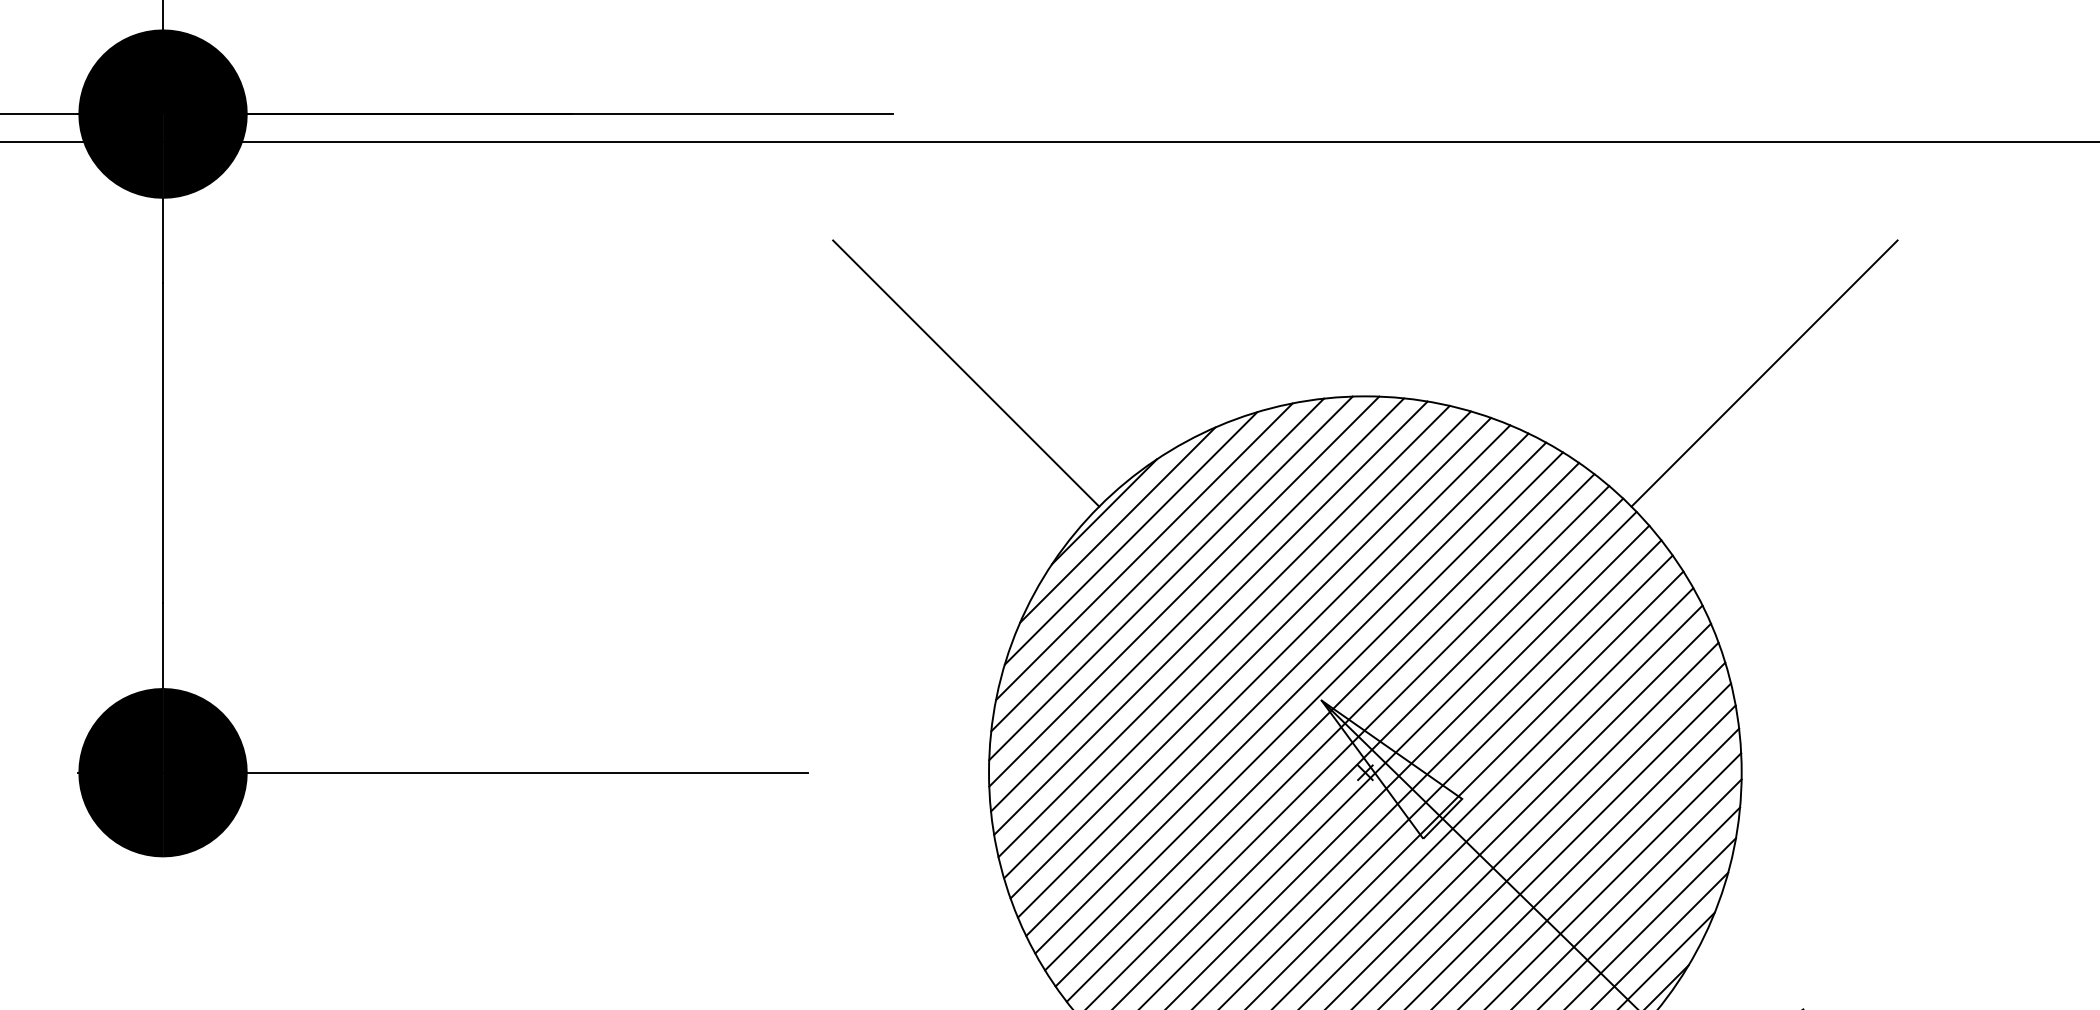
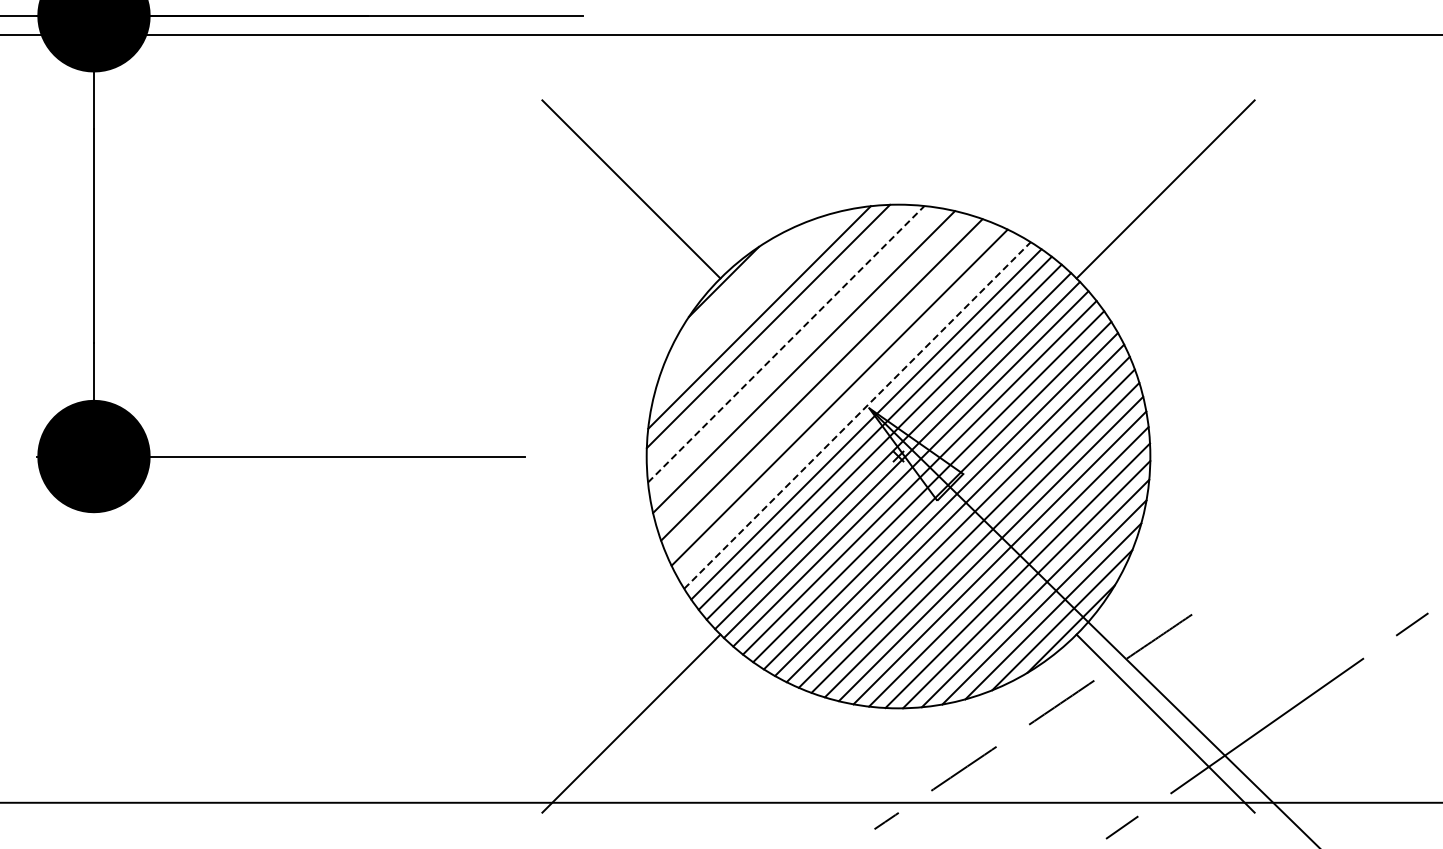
line: (1117, 524) -> (732, 290), removed
line: (1130, 538) -> (741, 299), removed
line: (1144, 551) -> (750, 308), removed
line: (1182, 590) -> (776, 334), removed
line: (1197, 603) -> (786, 343), solid -> dashed
line: (1211, 618) -> (795, 353), removed
line: (1236, 644) -> (812, 370), removed
line: (1263, 671) -> (830, 388), removed
line: (1290, 697) -> (848, 406), removed
line: (1304, 711) -> (857, 415), solid -> dashed

